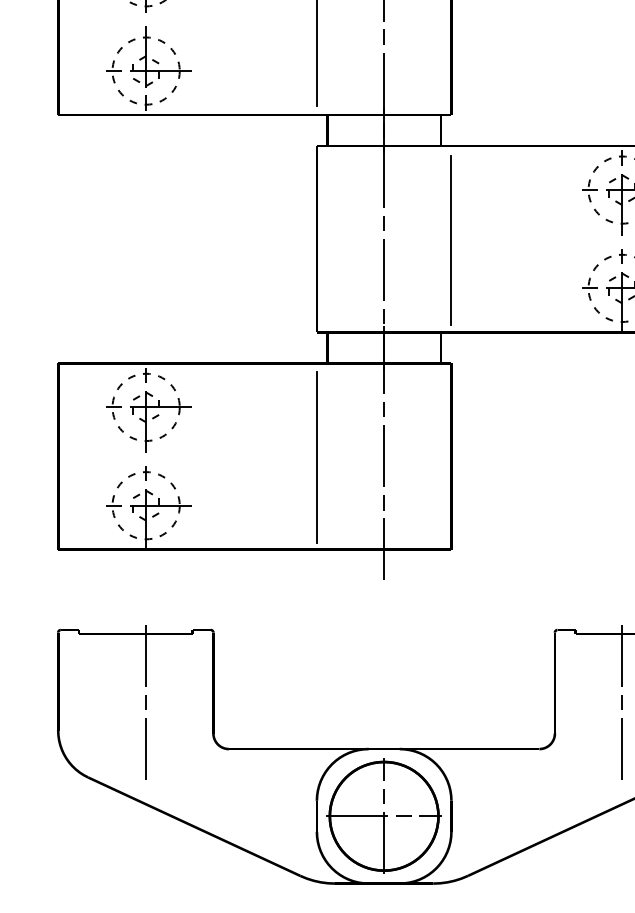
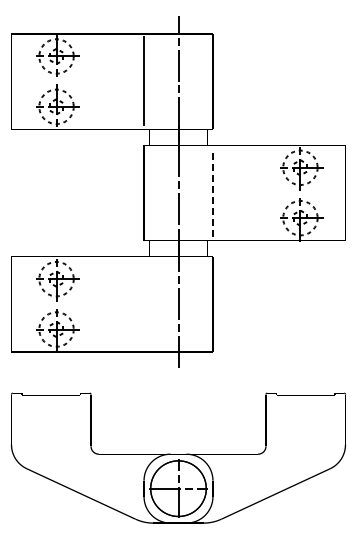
line: (450, 240) -> (212, 193), solid -> dashed
line: (317, 456) -> (144, 304), removed
line: (146, 700) -> (56, 429), removed
line: (622, 700) -> (300, 429), removed

